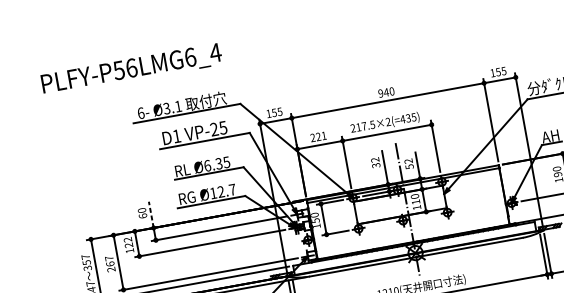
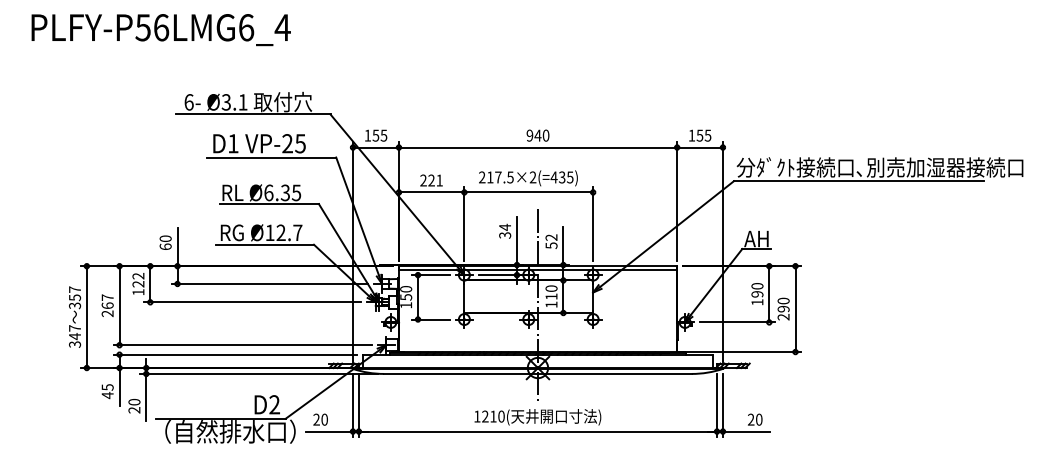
text: (131, 70) -> (160, 30), moved
text: (374, 159) -> (504, 226), 32 -> 34
line: (151, 215) -> (177, 247), dashed -> solid

